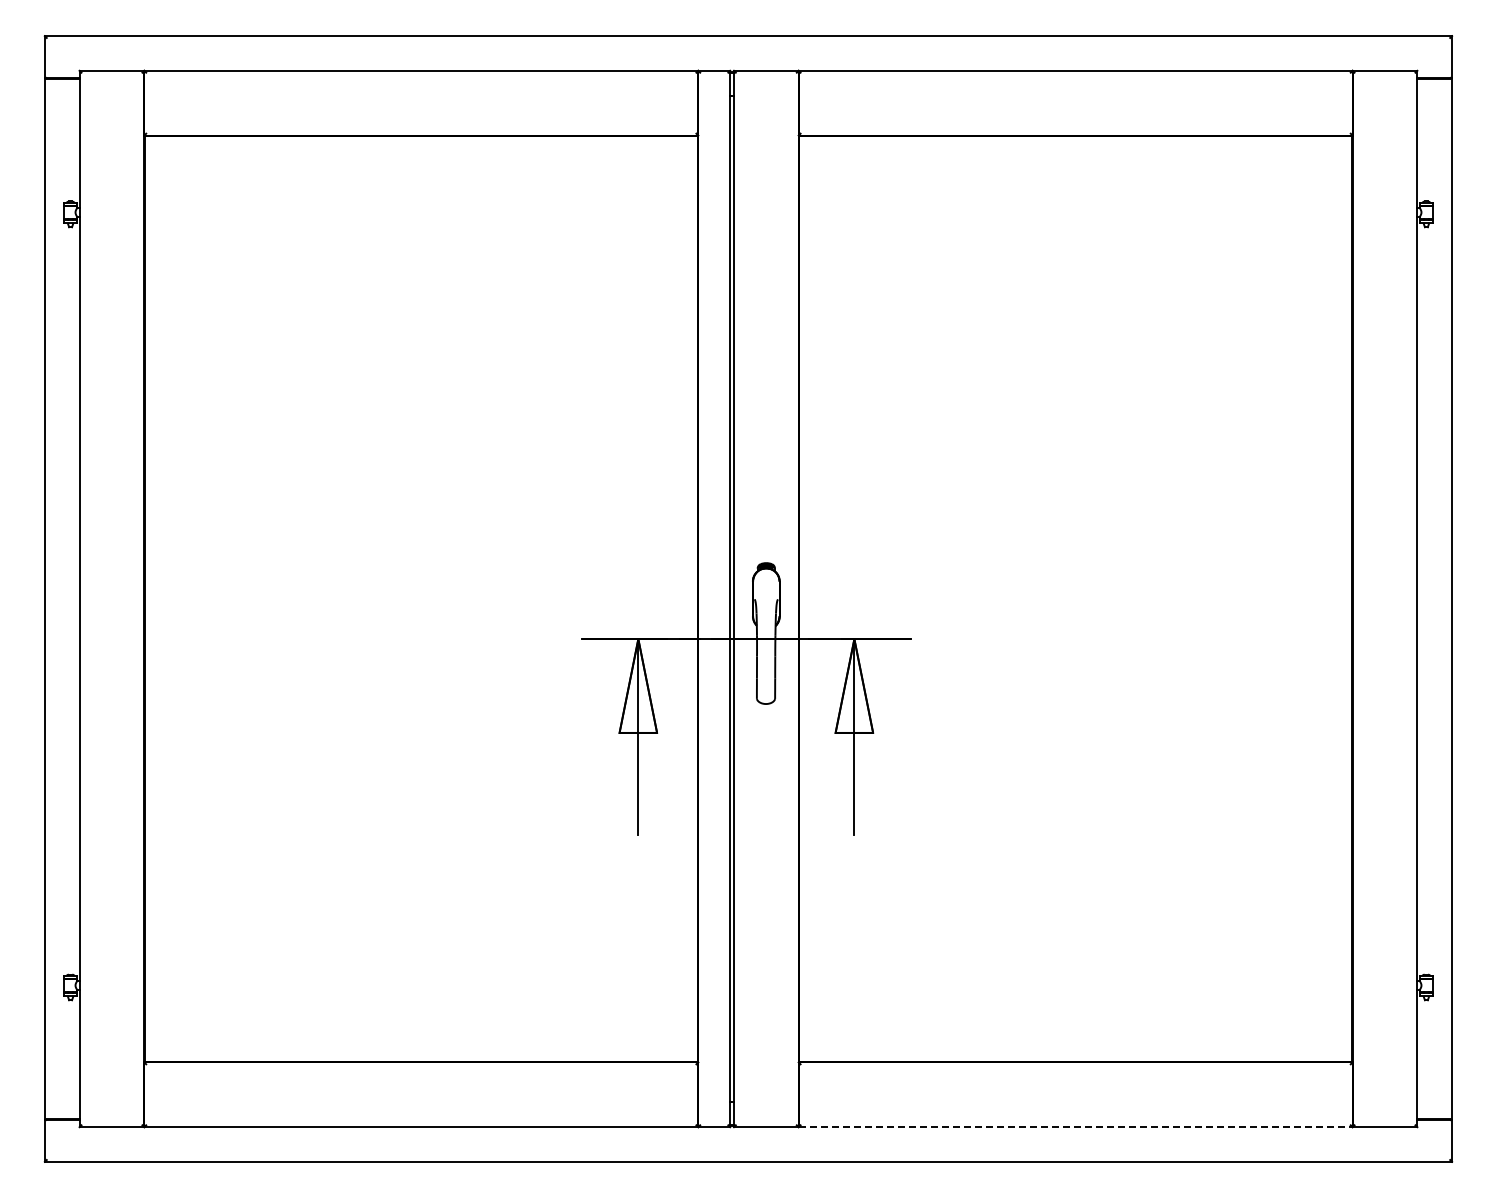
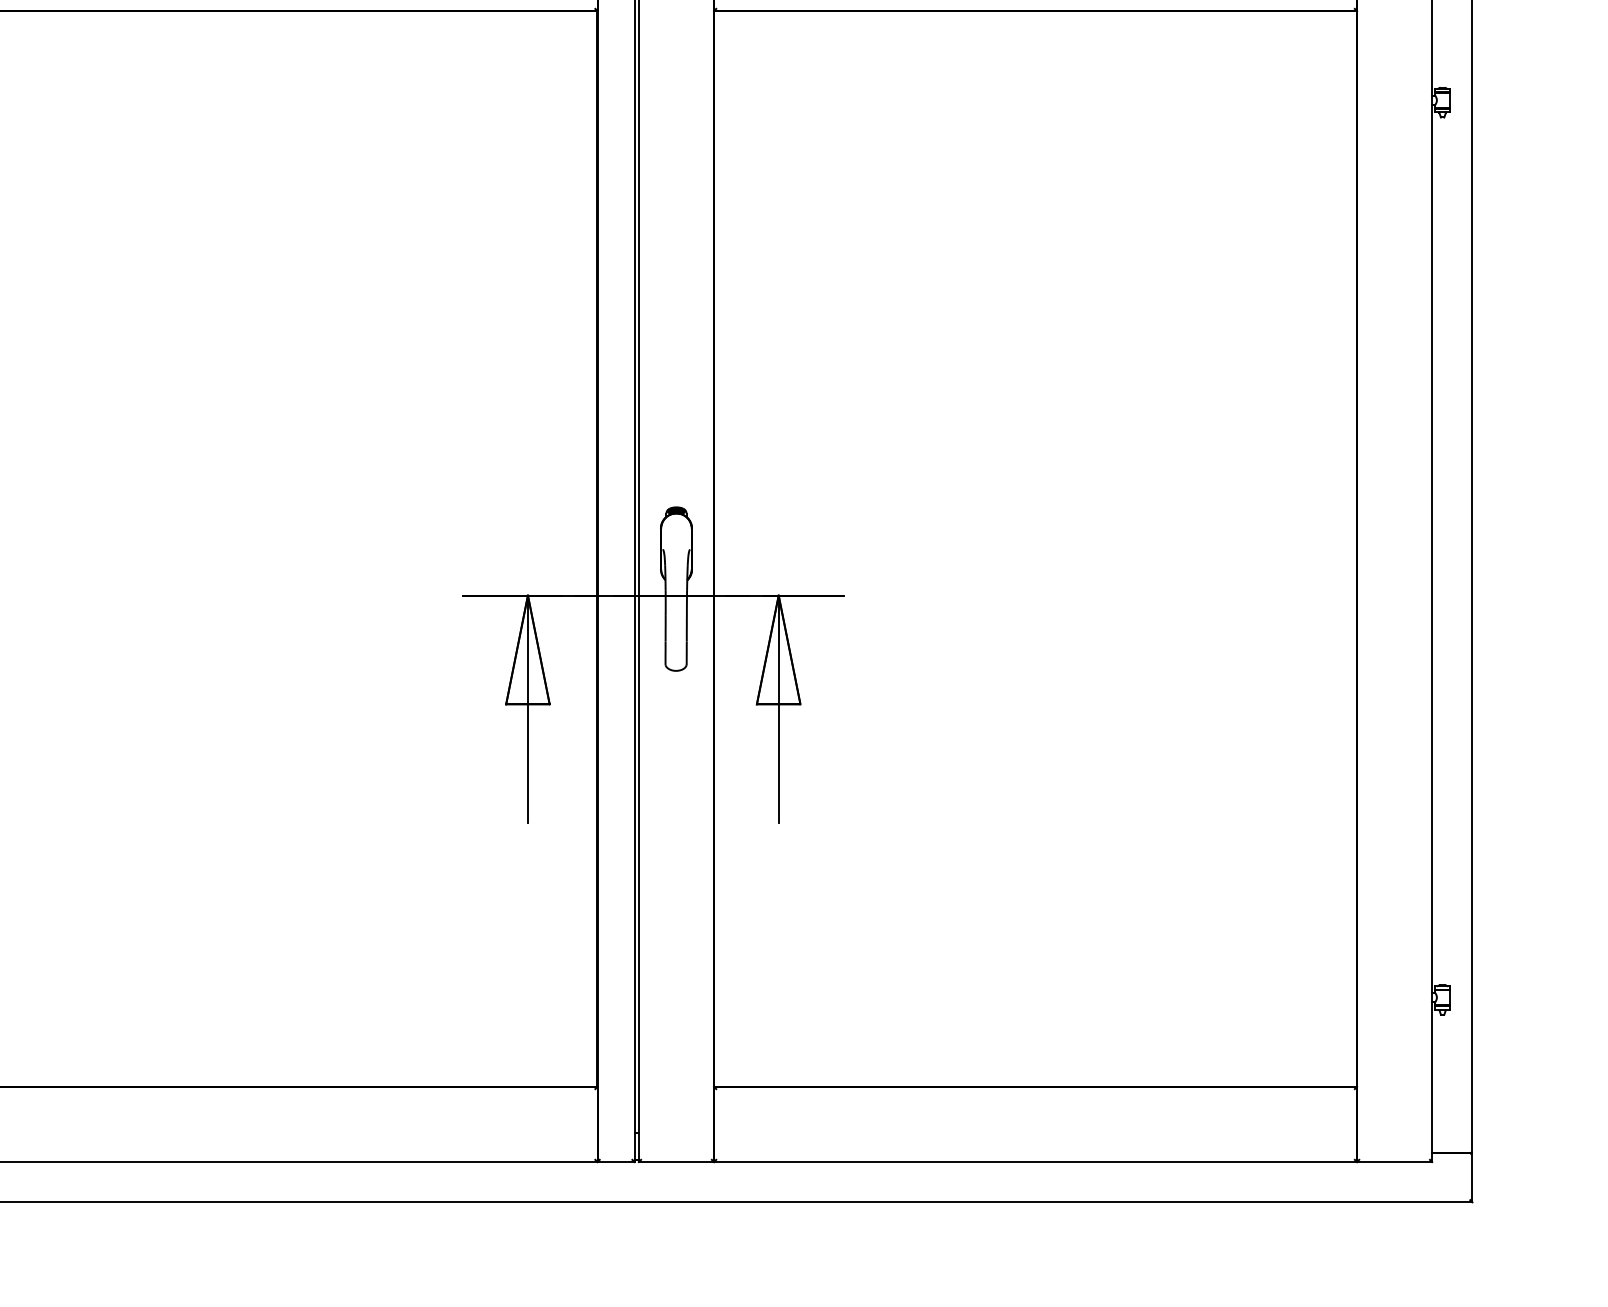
line: (1075, 1127) -> (1035, 1162), dashed -> solid

